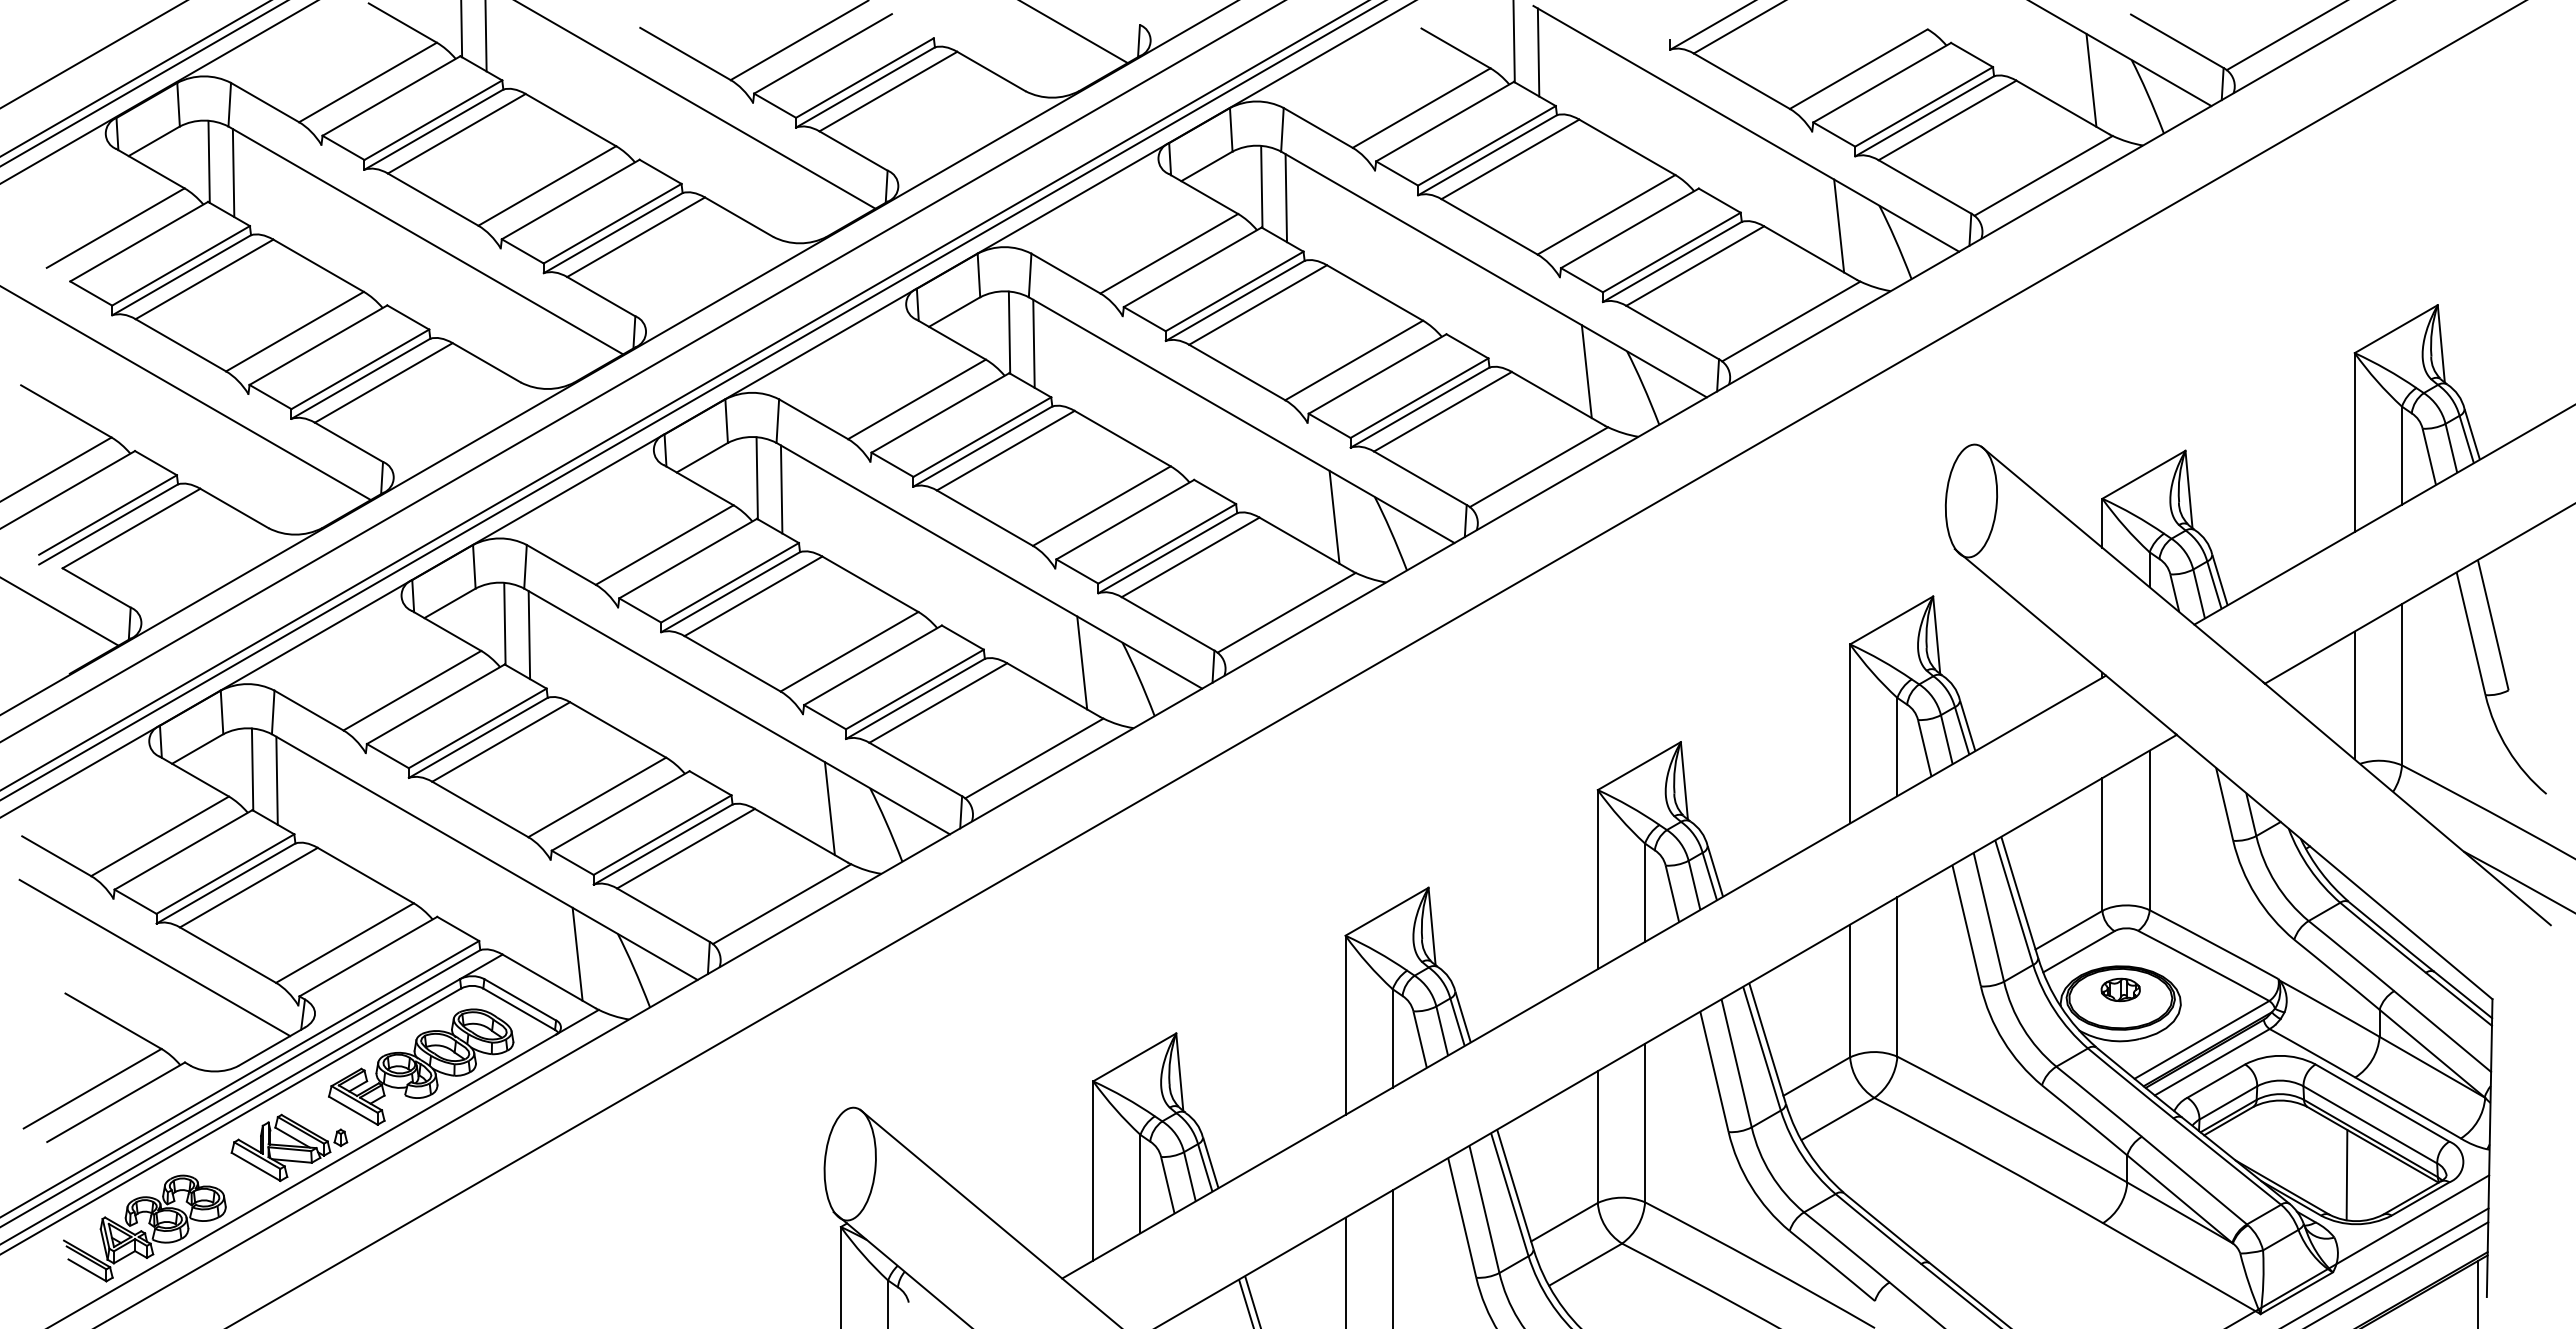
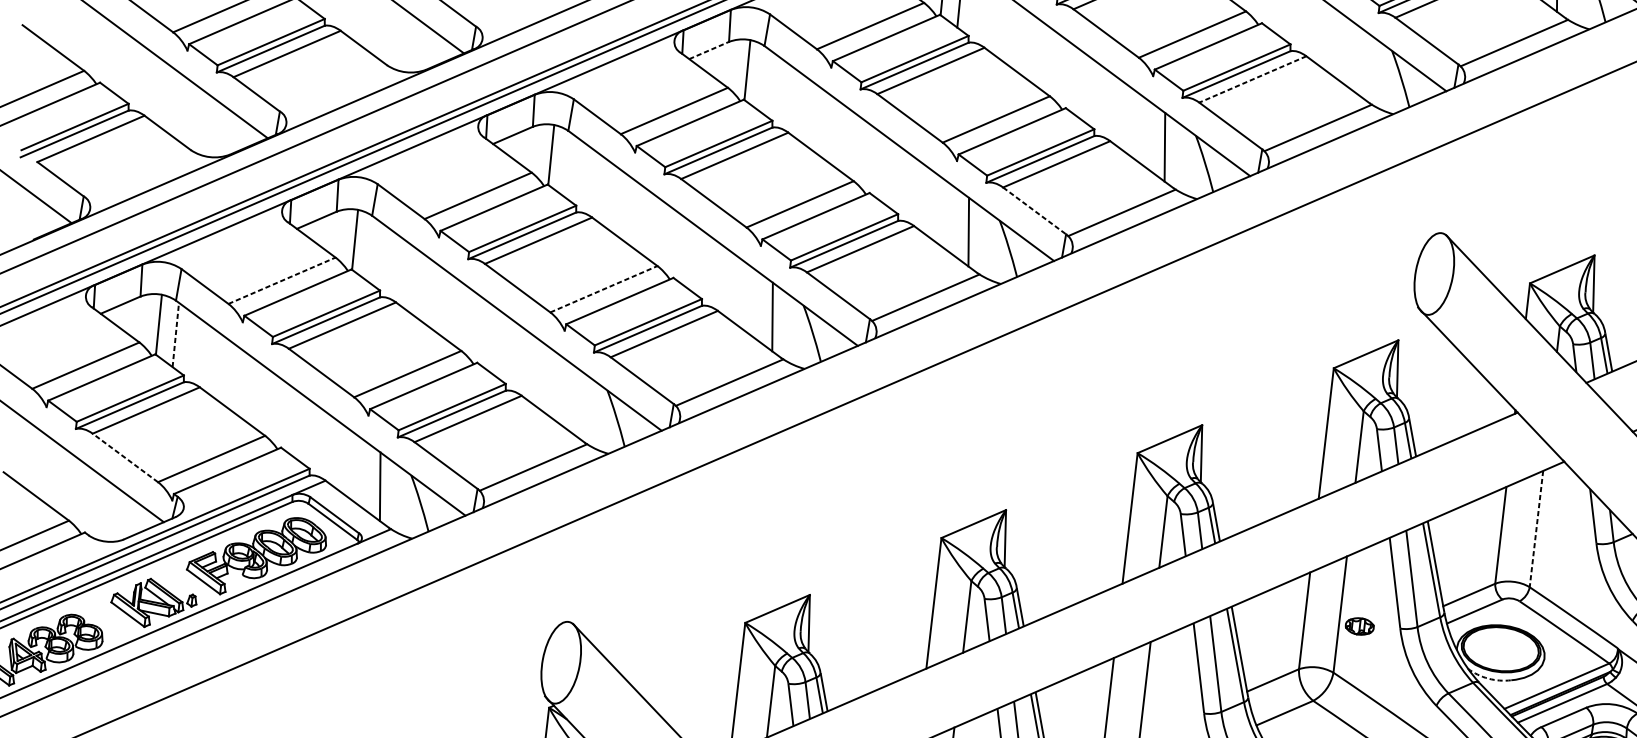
line: (1839, 225) -> (1361, 62), removed
line: (1695, 266) -> (1252, 79), solid -> dashed
line: (954, 312) -> (709, 50), solid -> dashed
line: (1033, 343) -> (763, 80), removed
line: (1420, 478) -> (1034, 211), solid -> dashed
line: (781, 489) -> (568, 165), removed
line: (529, 635) -> (372, 250), removed
line: (849, 651) -> (603, 289), solid -> dashed
line: (412, 690) -> (282, 280), solid -> dashed
line: (277, 780) -> (176, 334), solid -> dashed
line: (829, 808) -> (576, 401), removed
line: (2149, 830) -> (1536, 529), solid -> dashed
line: (227, 954) -> (125, 457), solid -> dashed
part: (2120, 989) -> (1359, 626), moved
arc: (2108, 1040) -> (1488, 678), solid -> dashed

